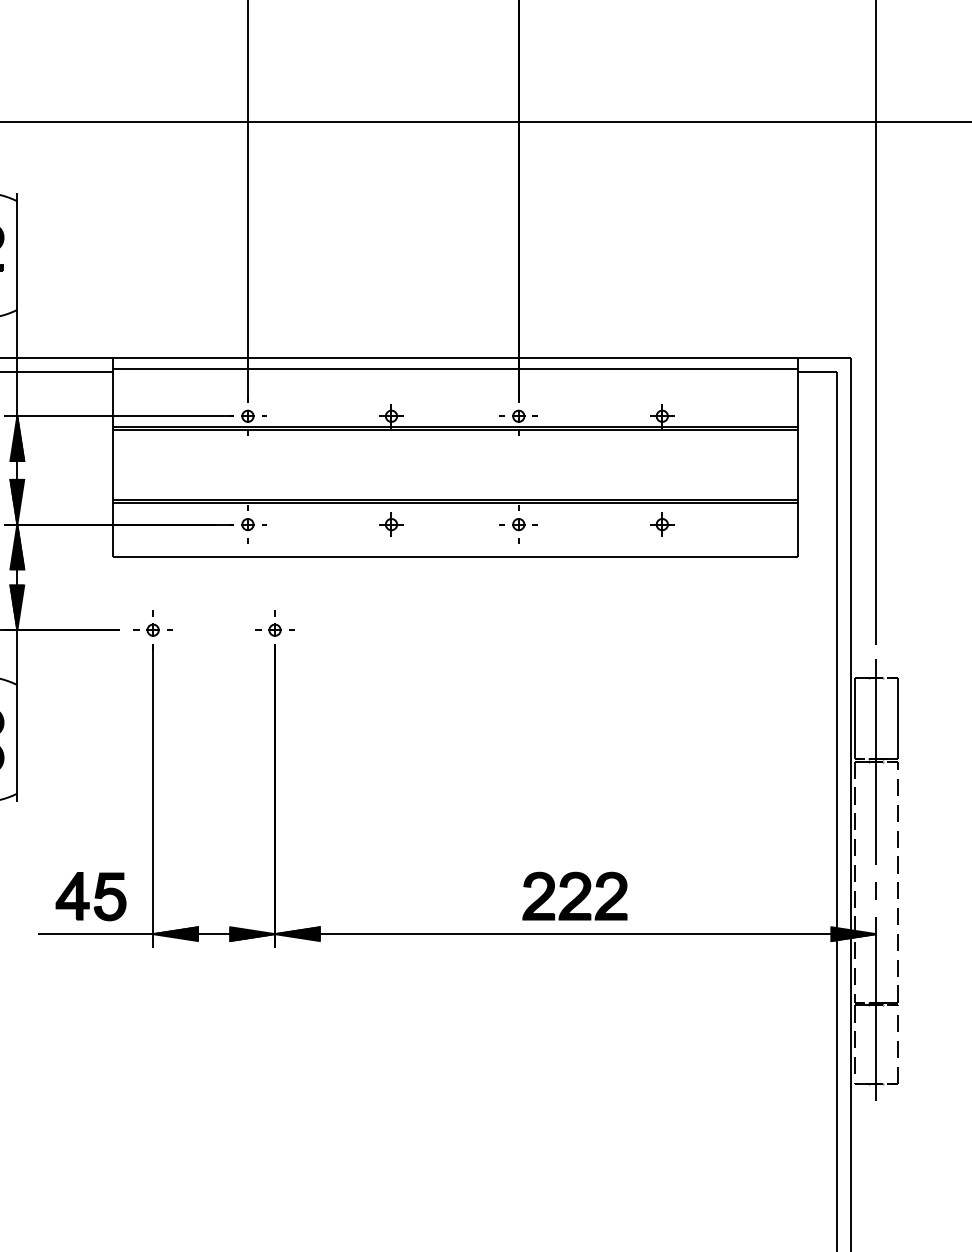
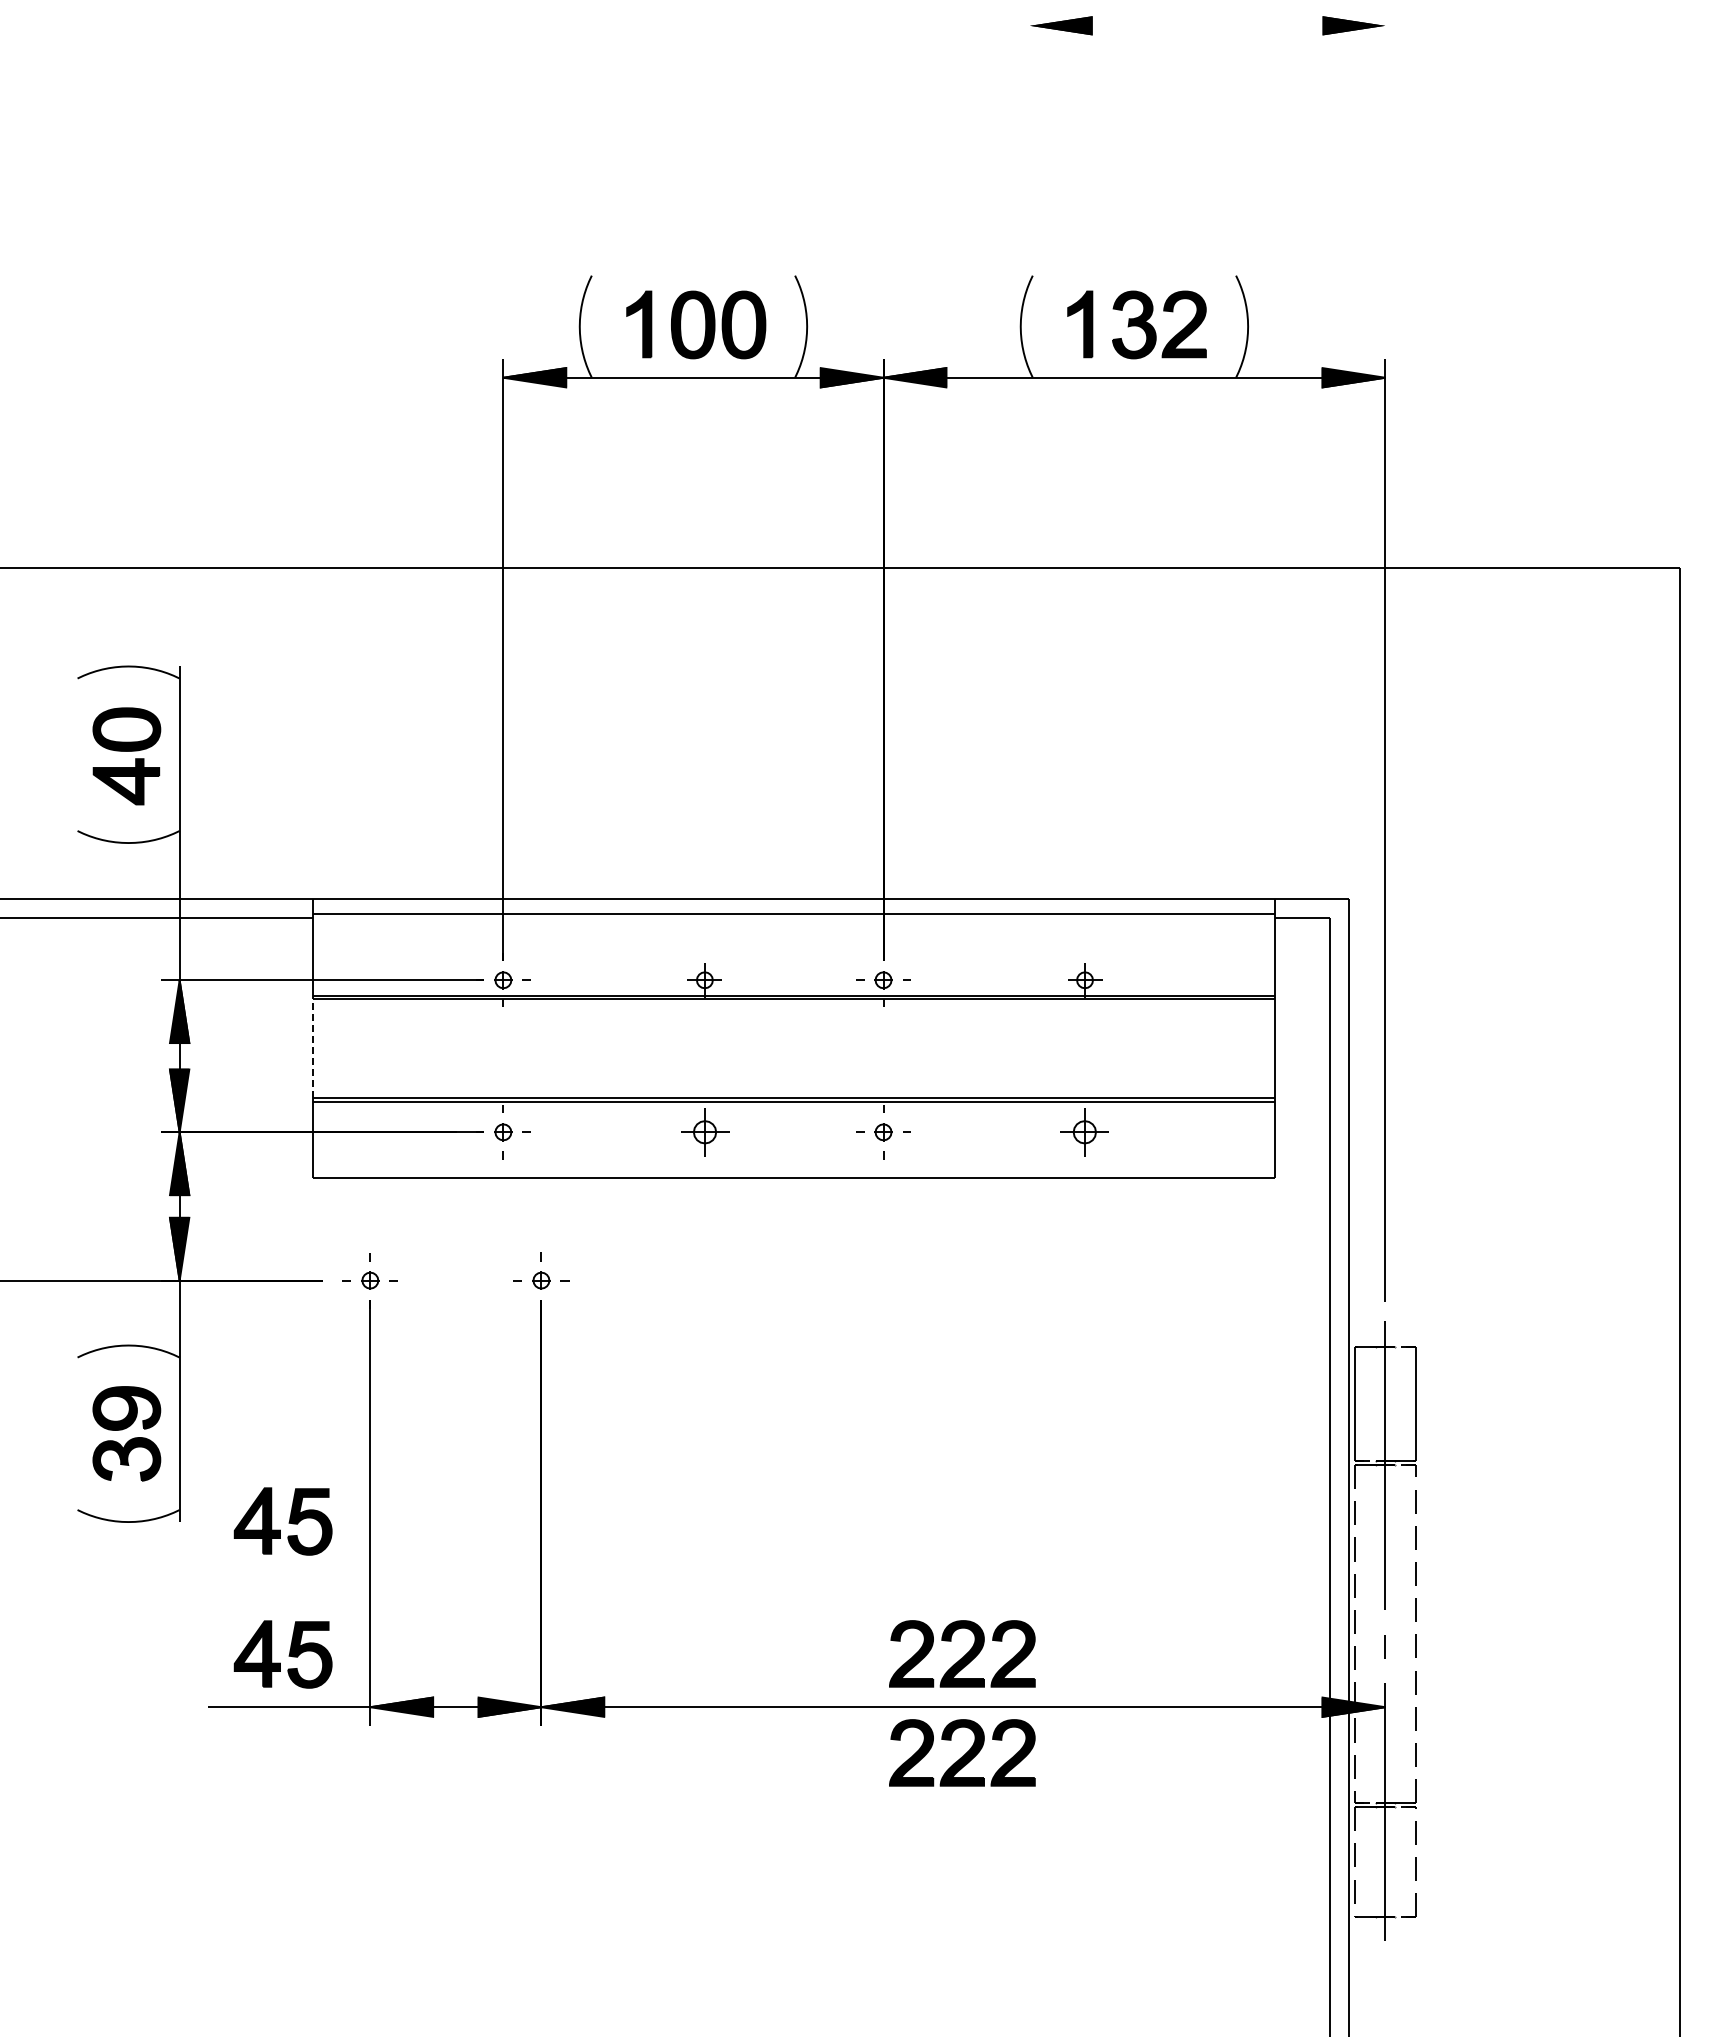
line: (112, 464) -> (313, 1048), solid -> dashed
part: (391, 524) -> (704, 1132), size x1.4
part: (662, 524) -> (1085, 1132), size x1.4
part: (94, 802) -> (288, 1522), added
part: (575, 966) -> (962, 1752), added

